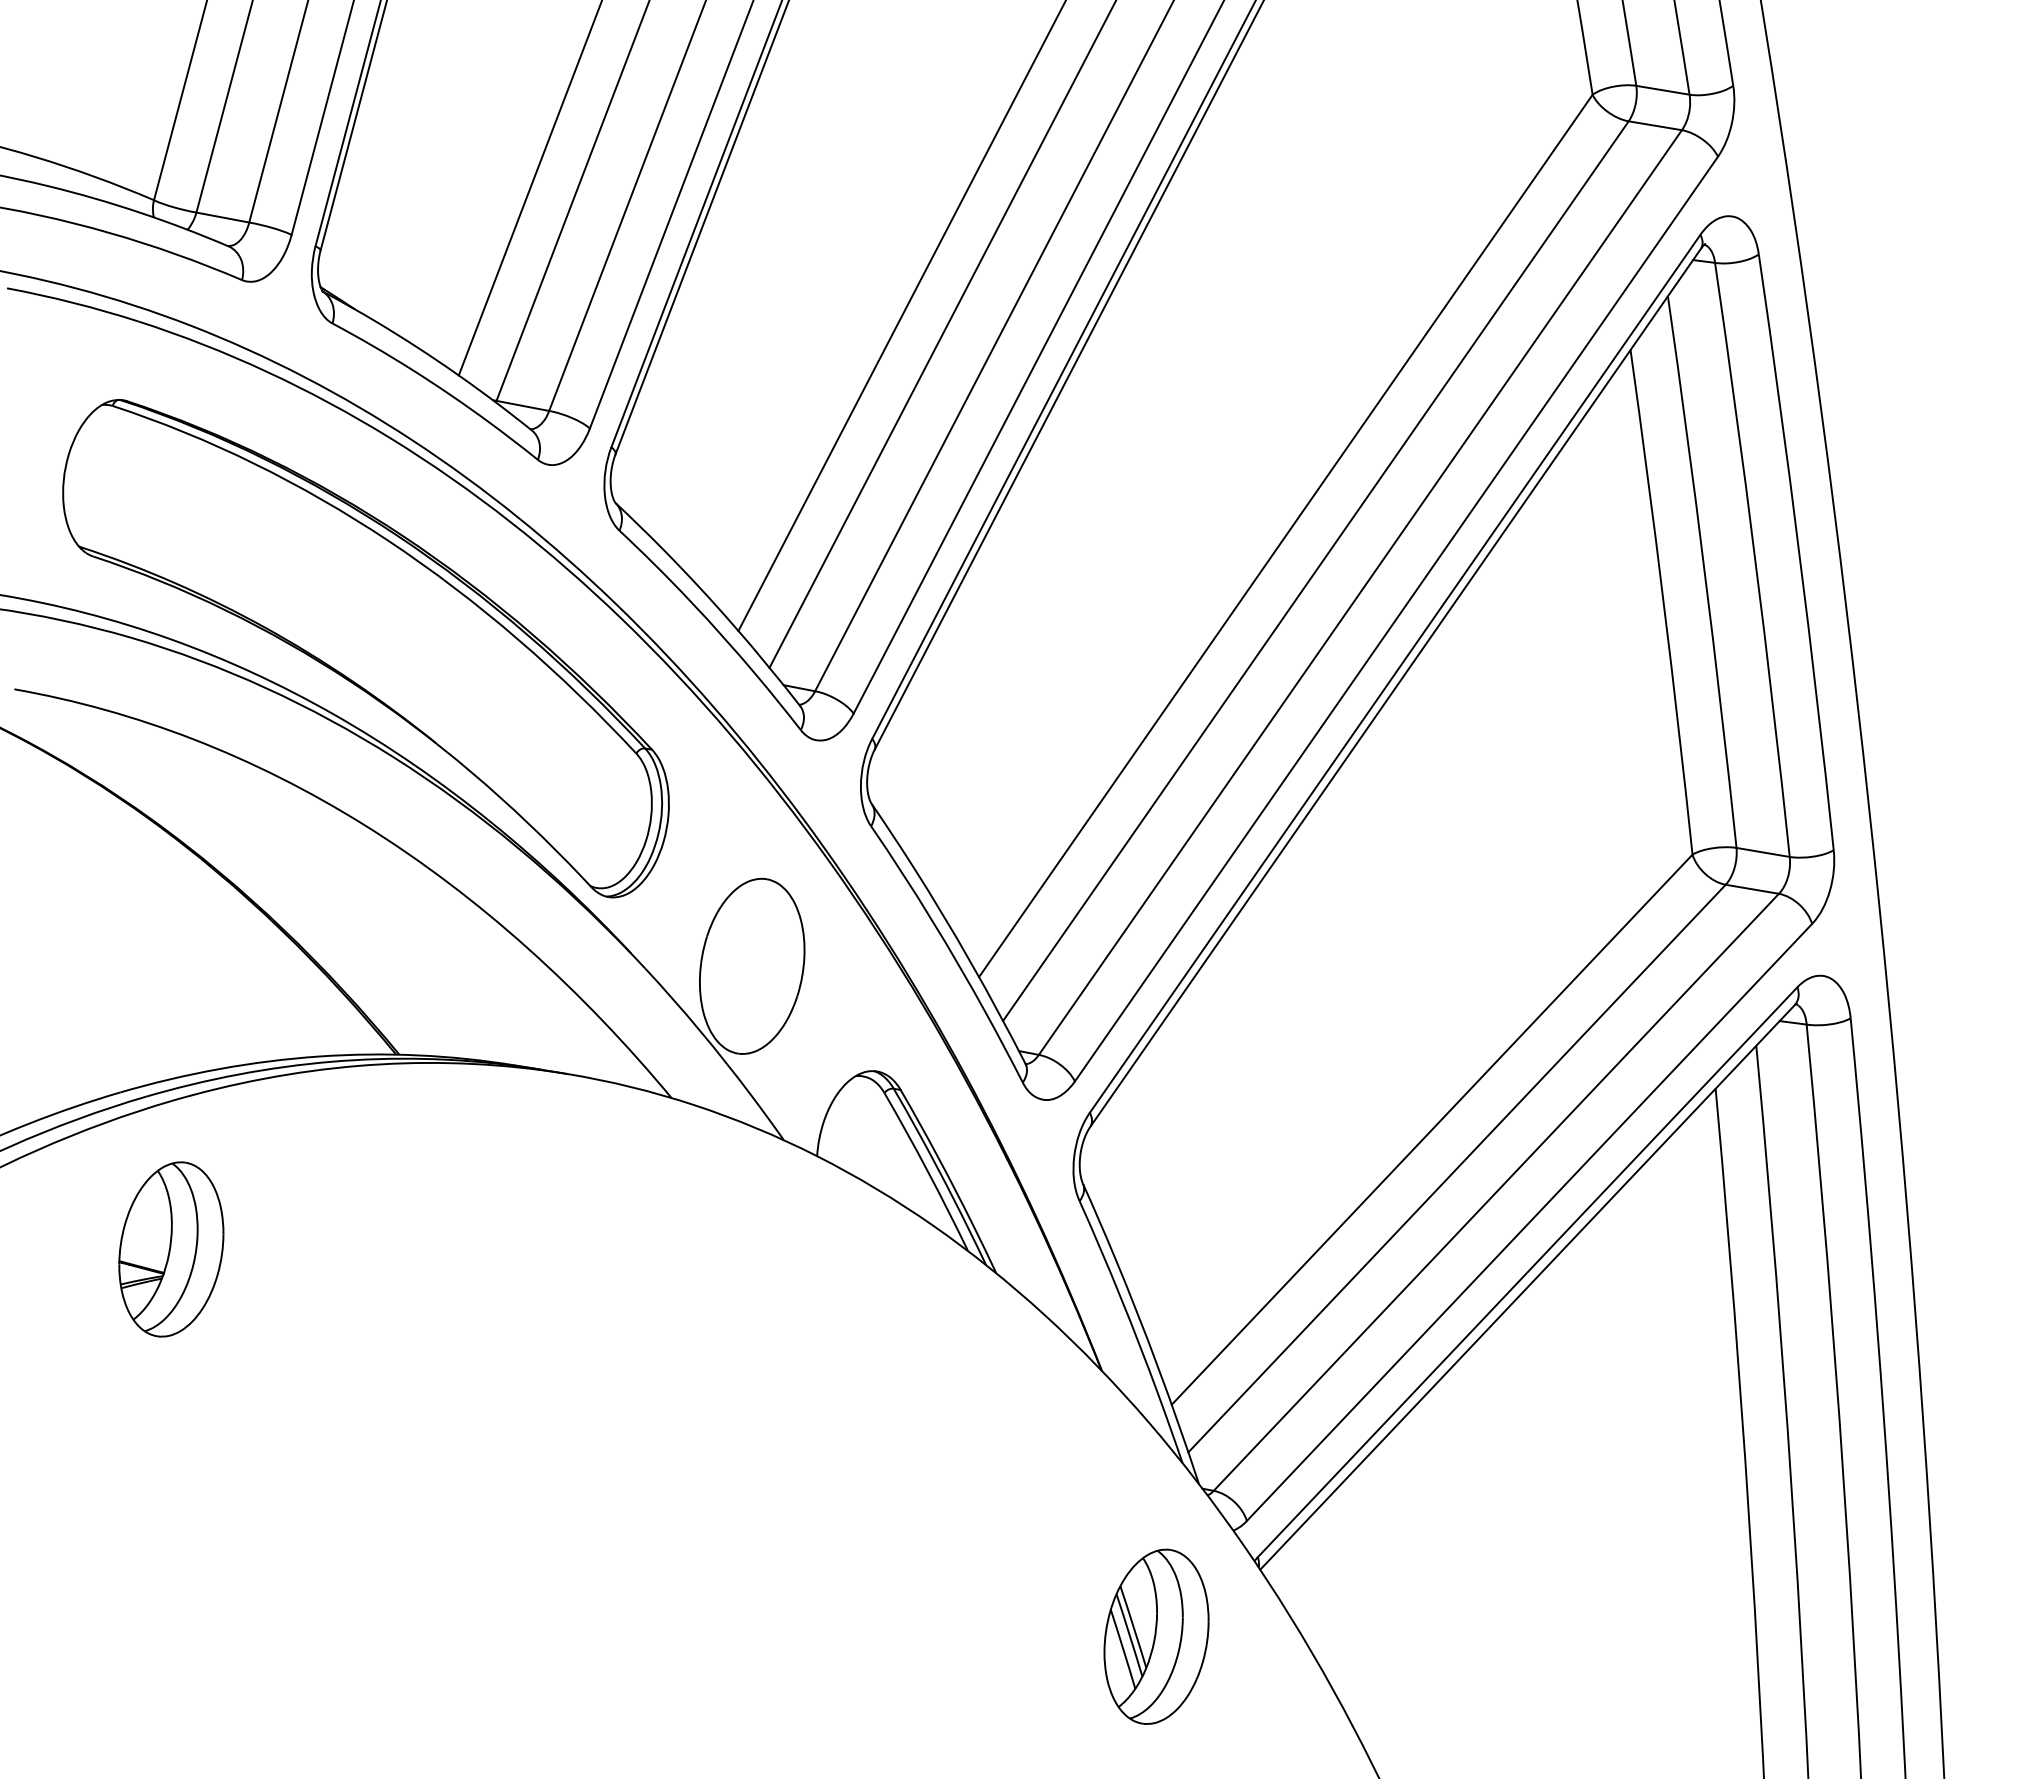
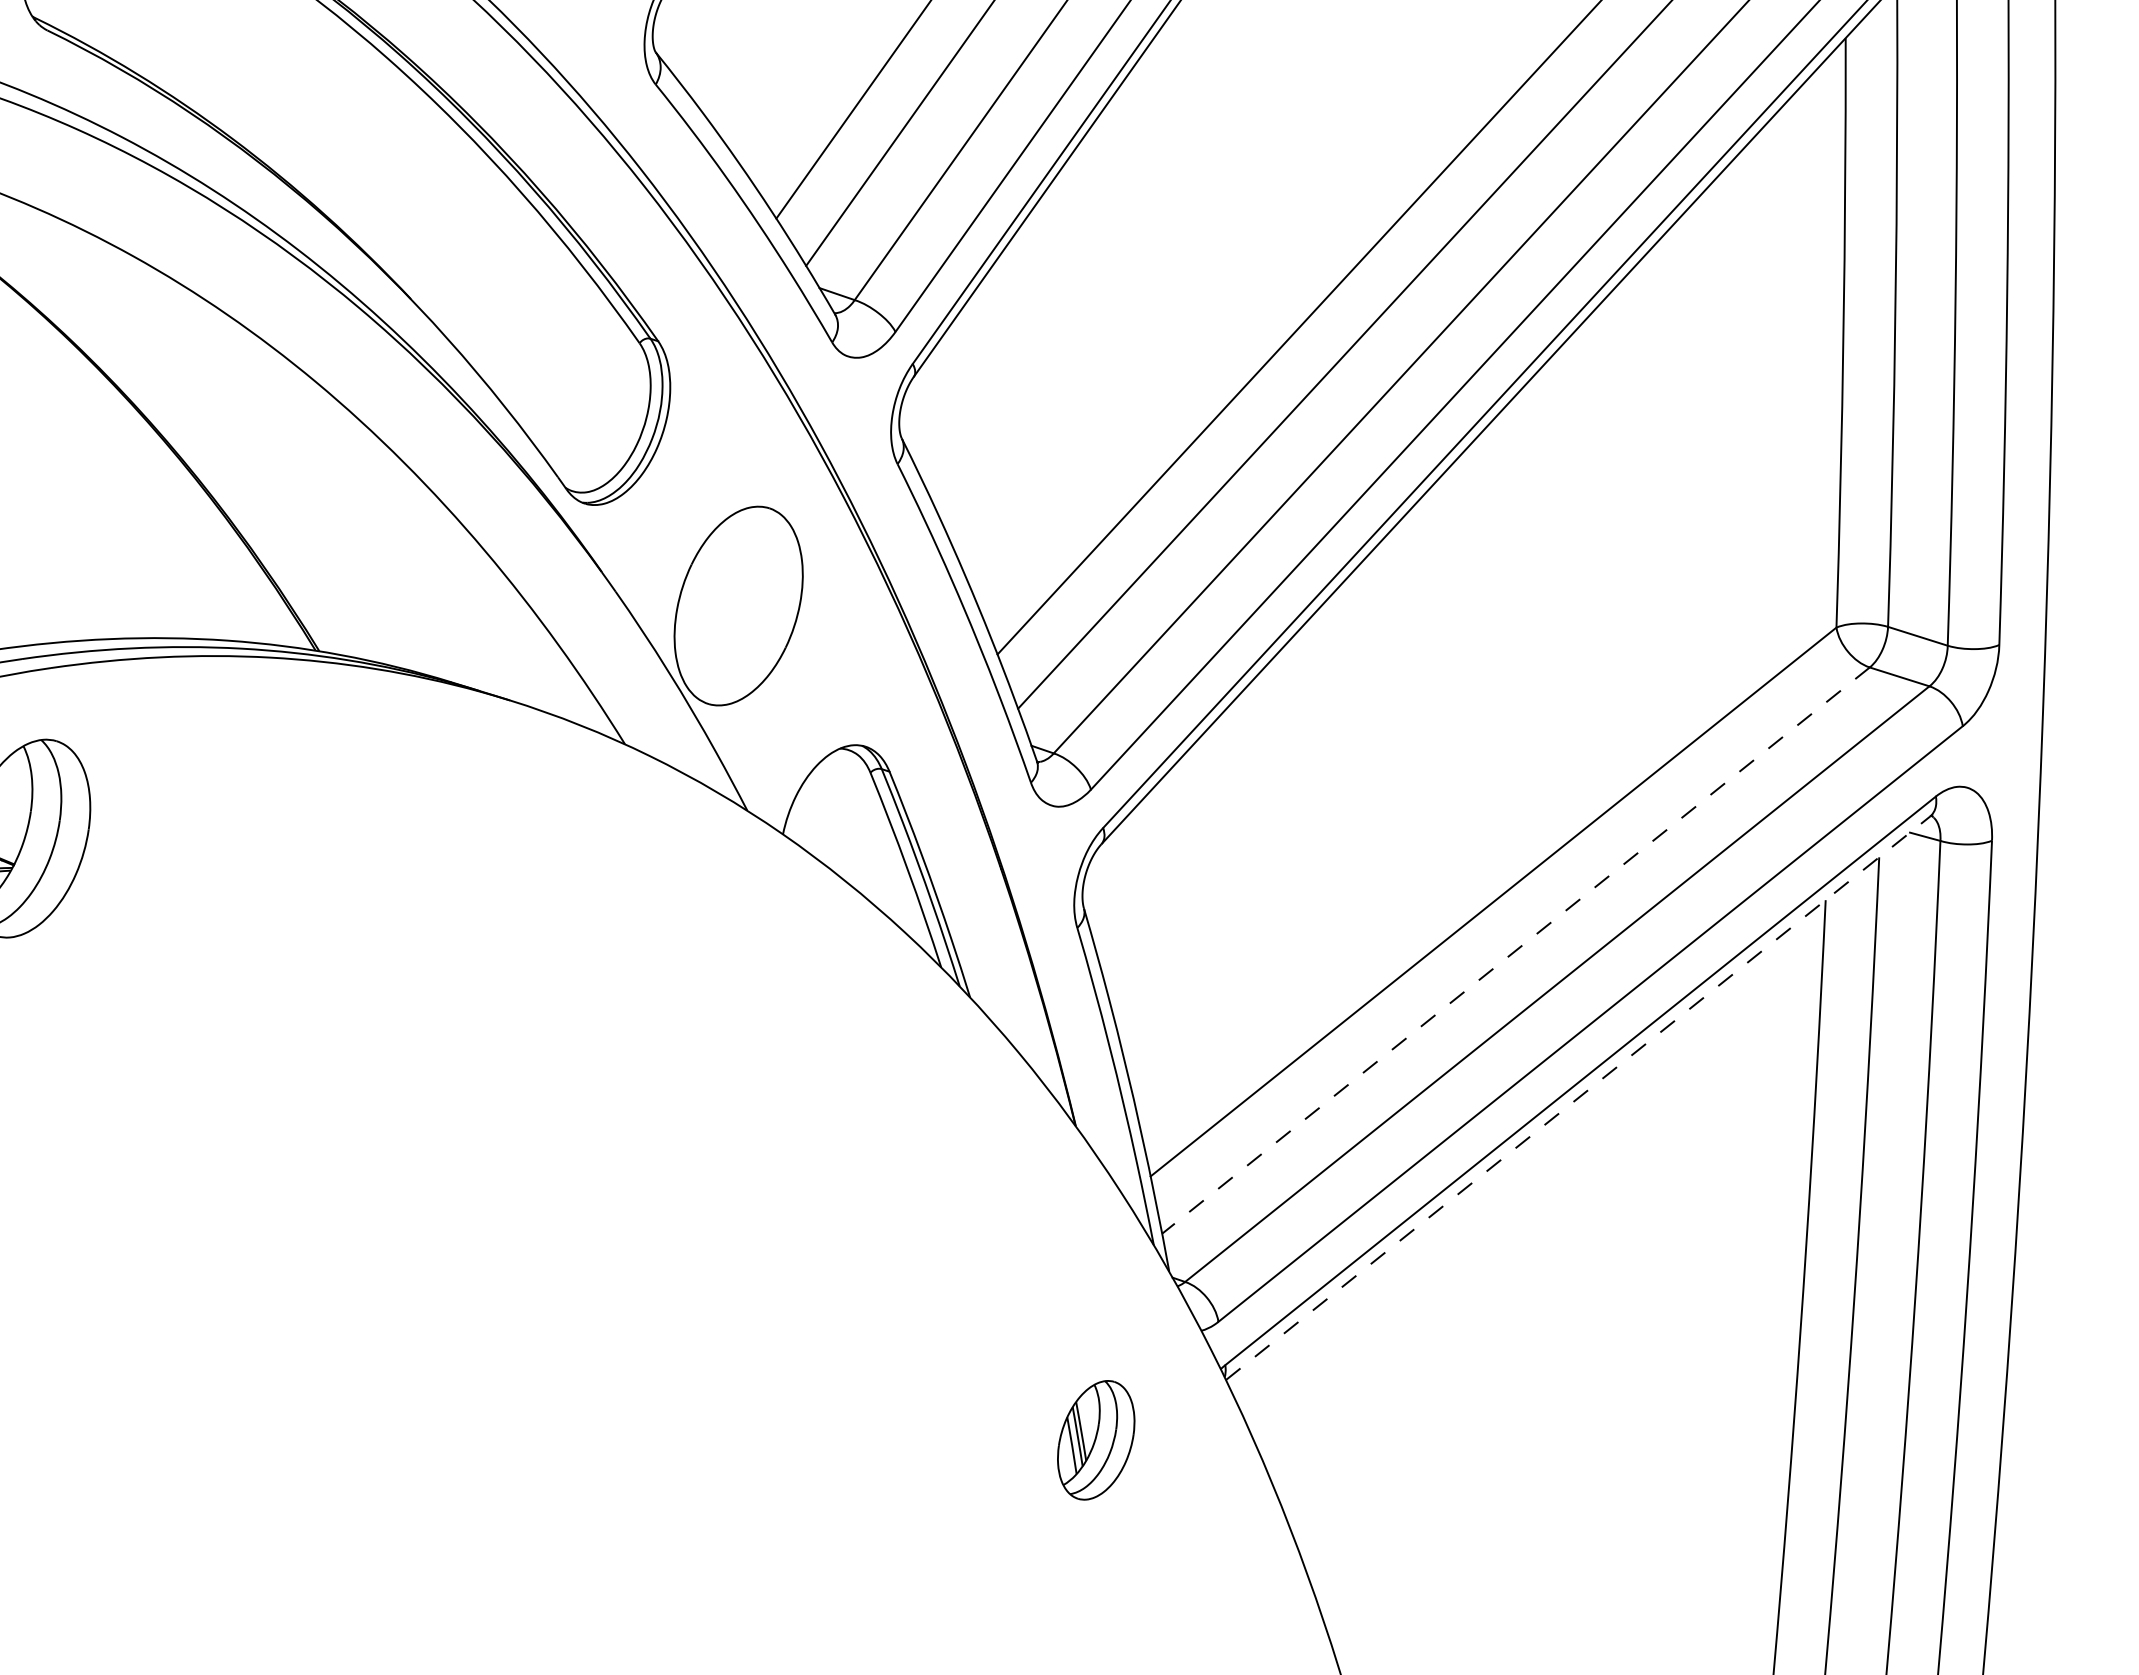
line: (1457, 1168) -> (1516, 950), solid -> dashed
line: (1527, 1287) -> (1577, 1098), solid -> dashed
part: (1156, 1636) -> (1096, 1440), size x0.6

